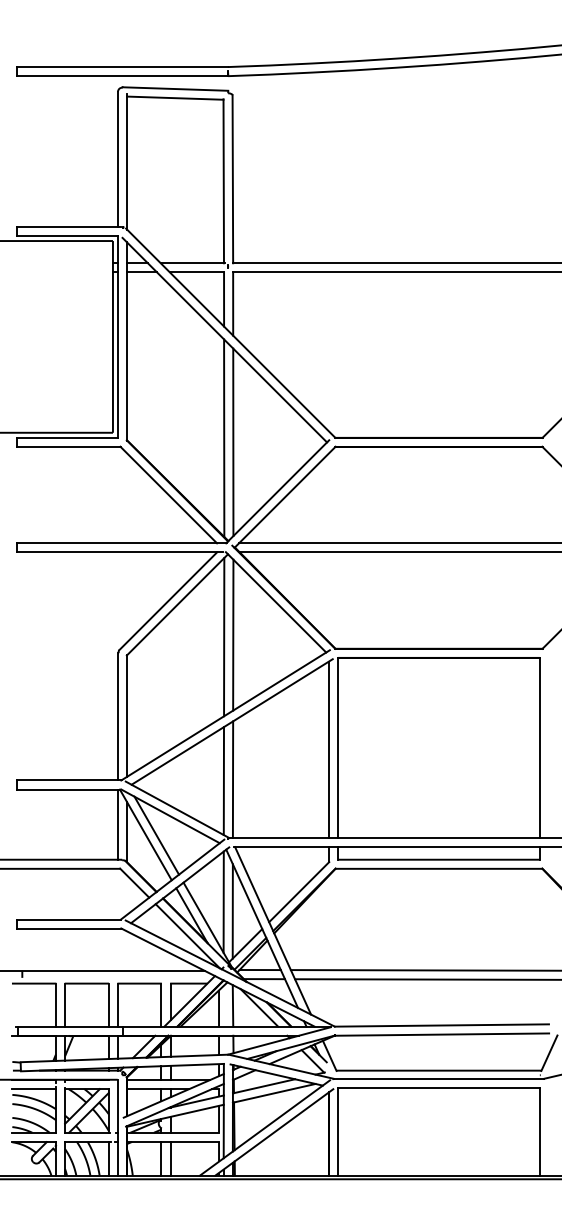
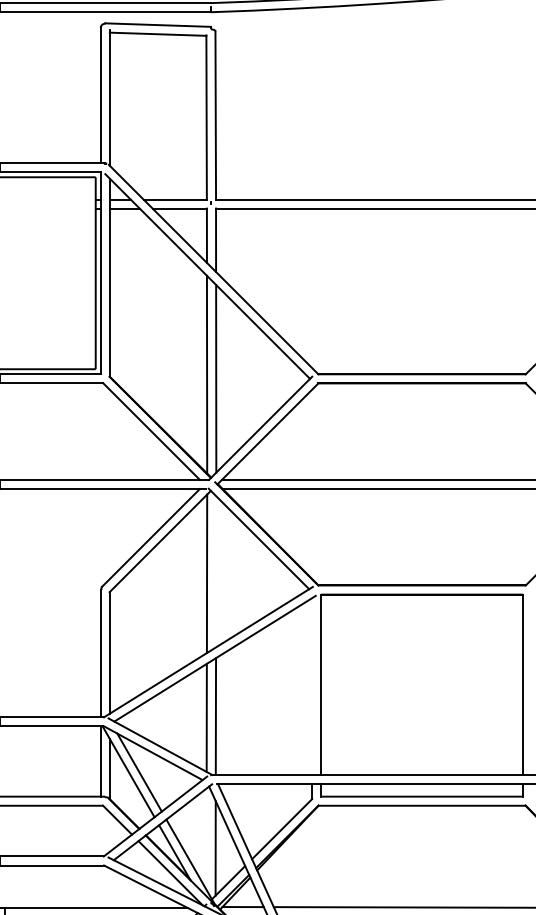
line: (233, 634) -> (216, 571), removed
line: (328, 749) -> (311, 686), removed
line: (223, 901) -> (206, 838), removed

